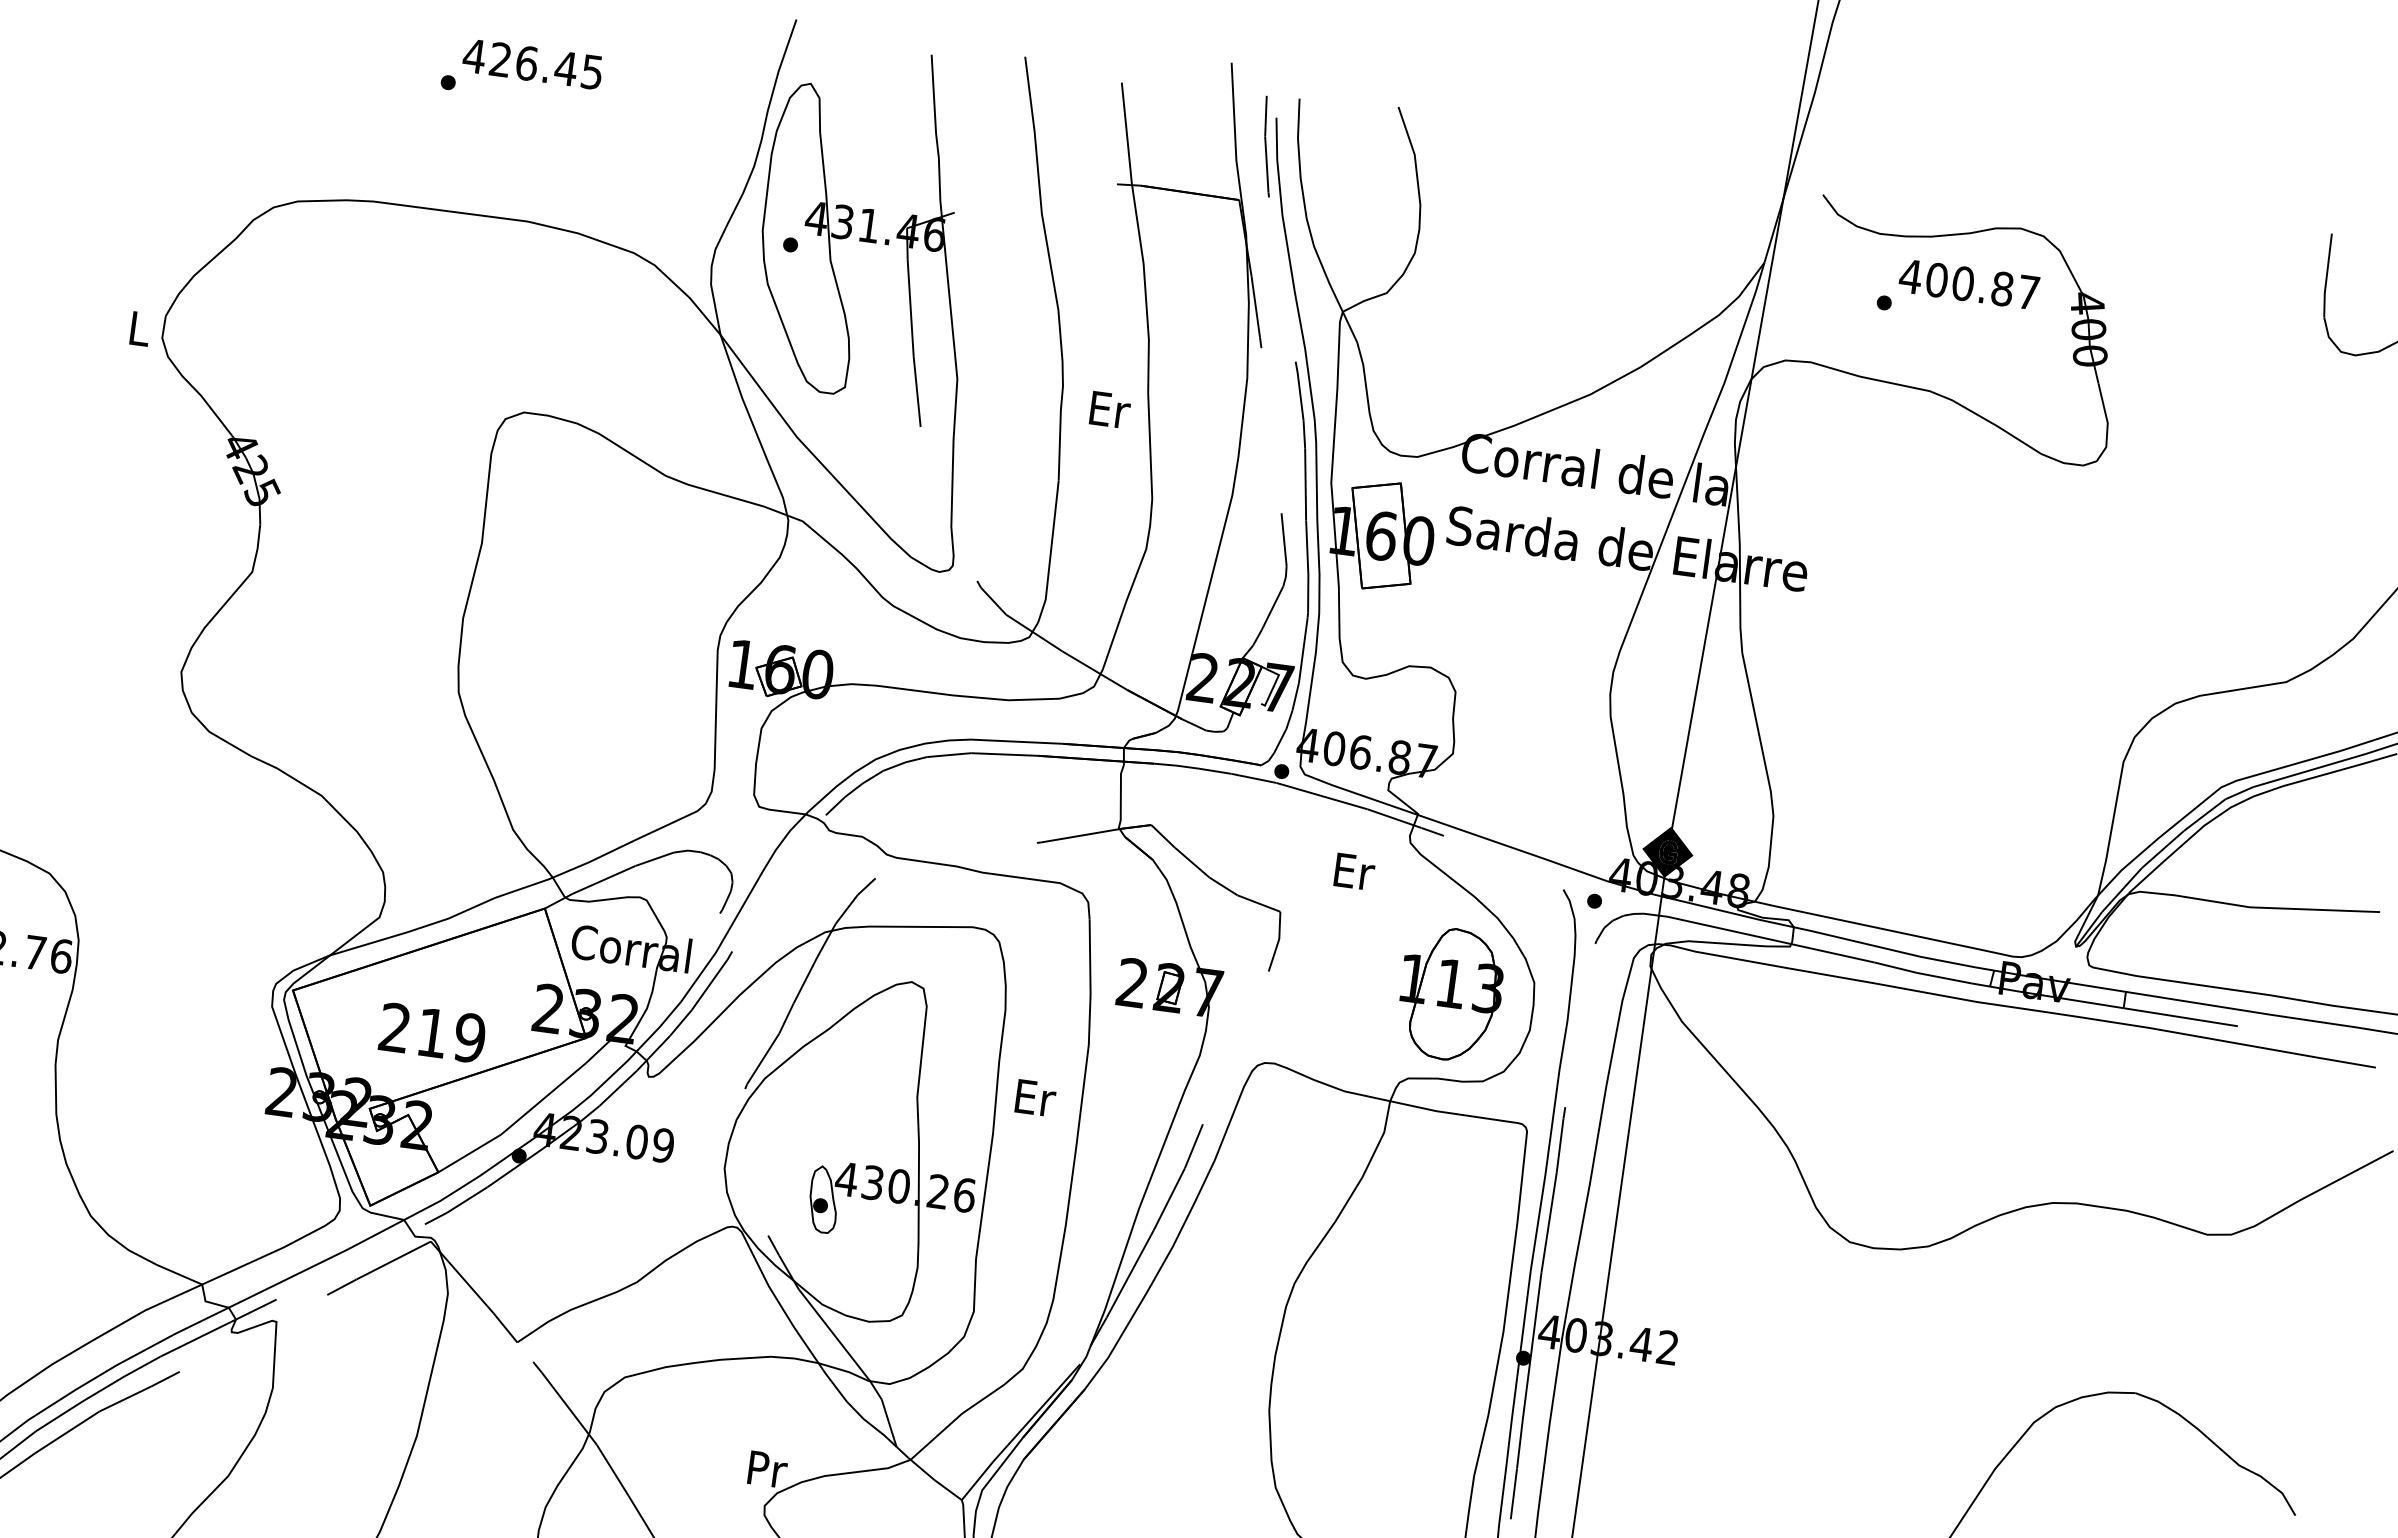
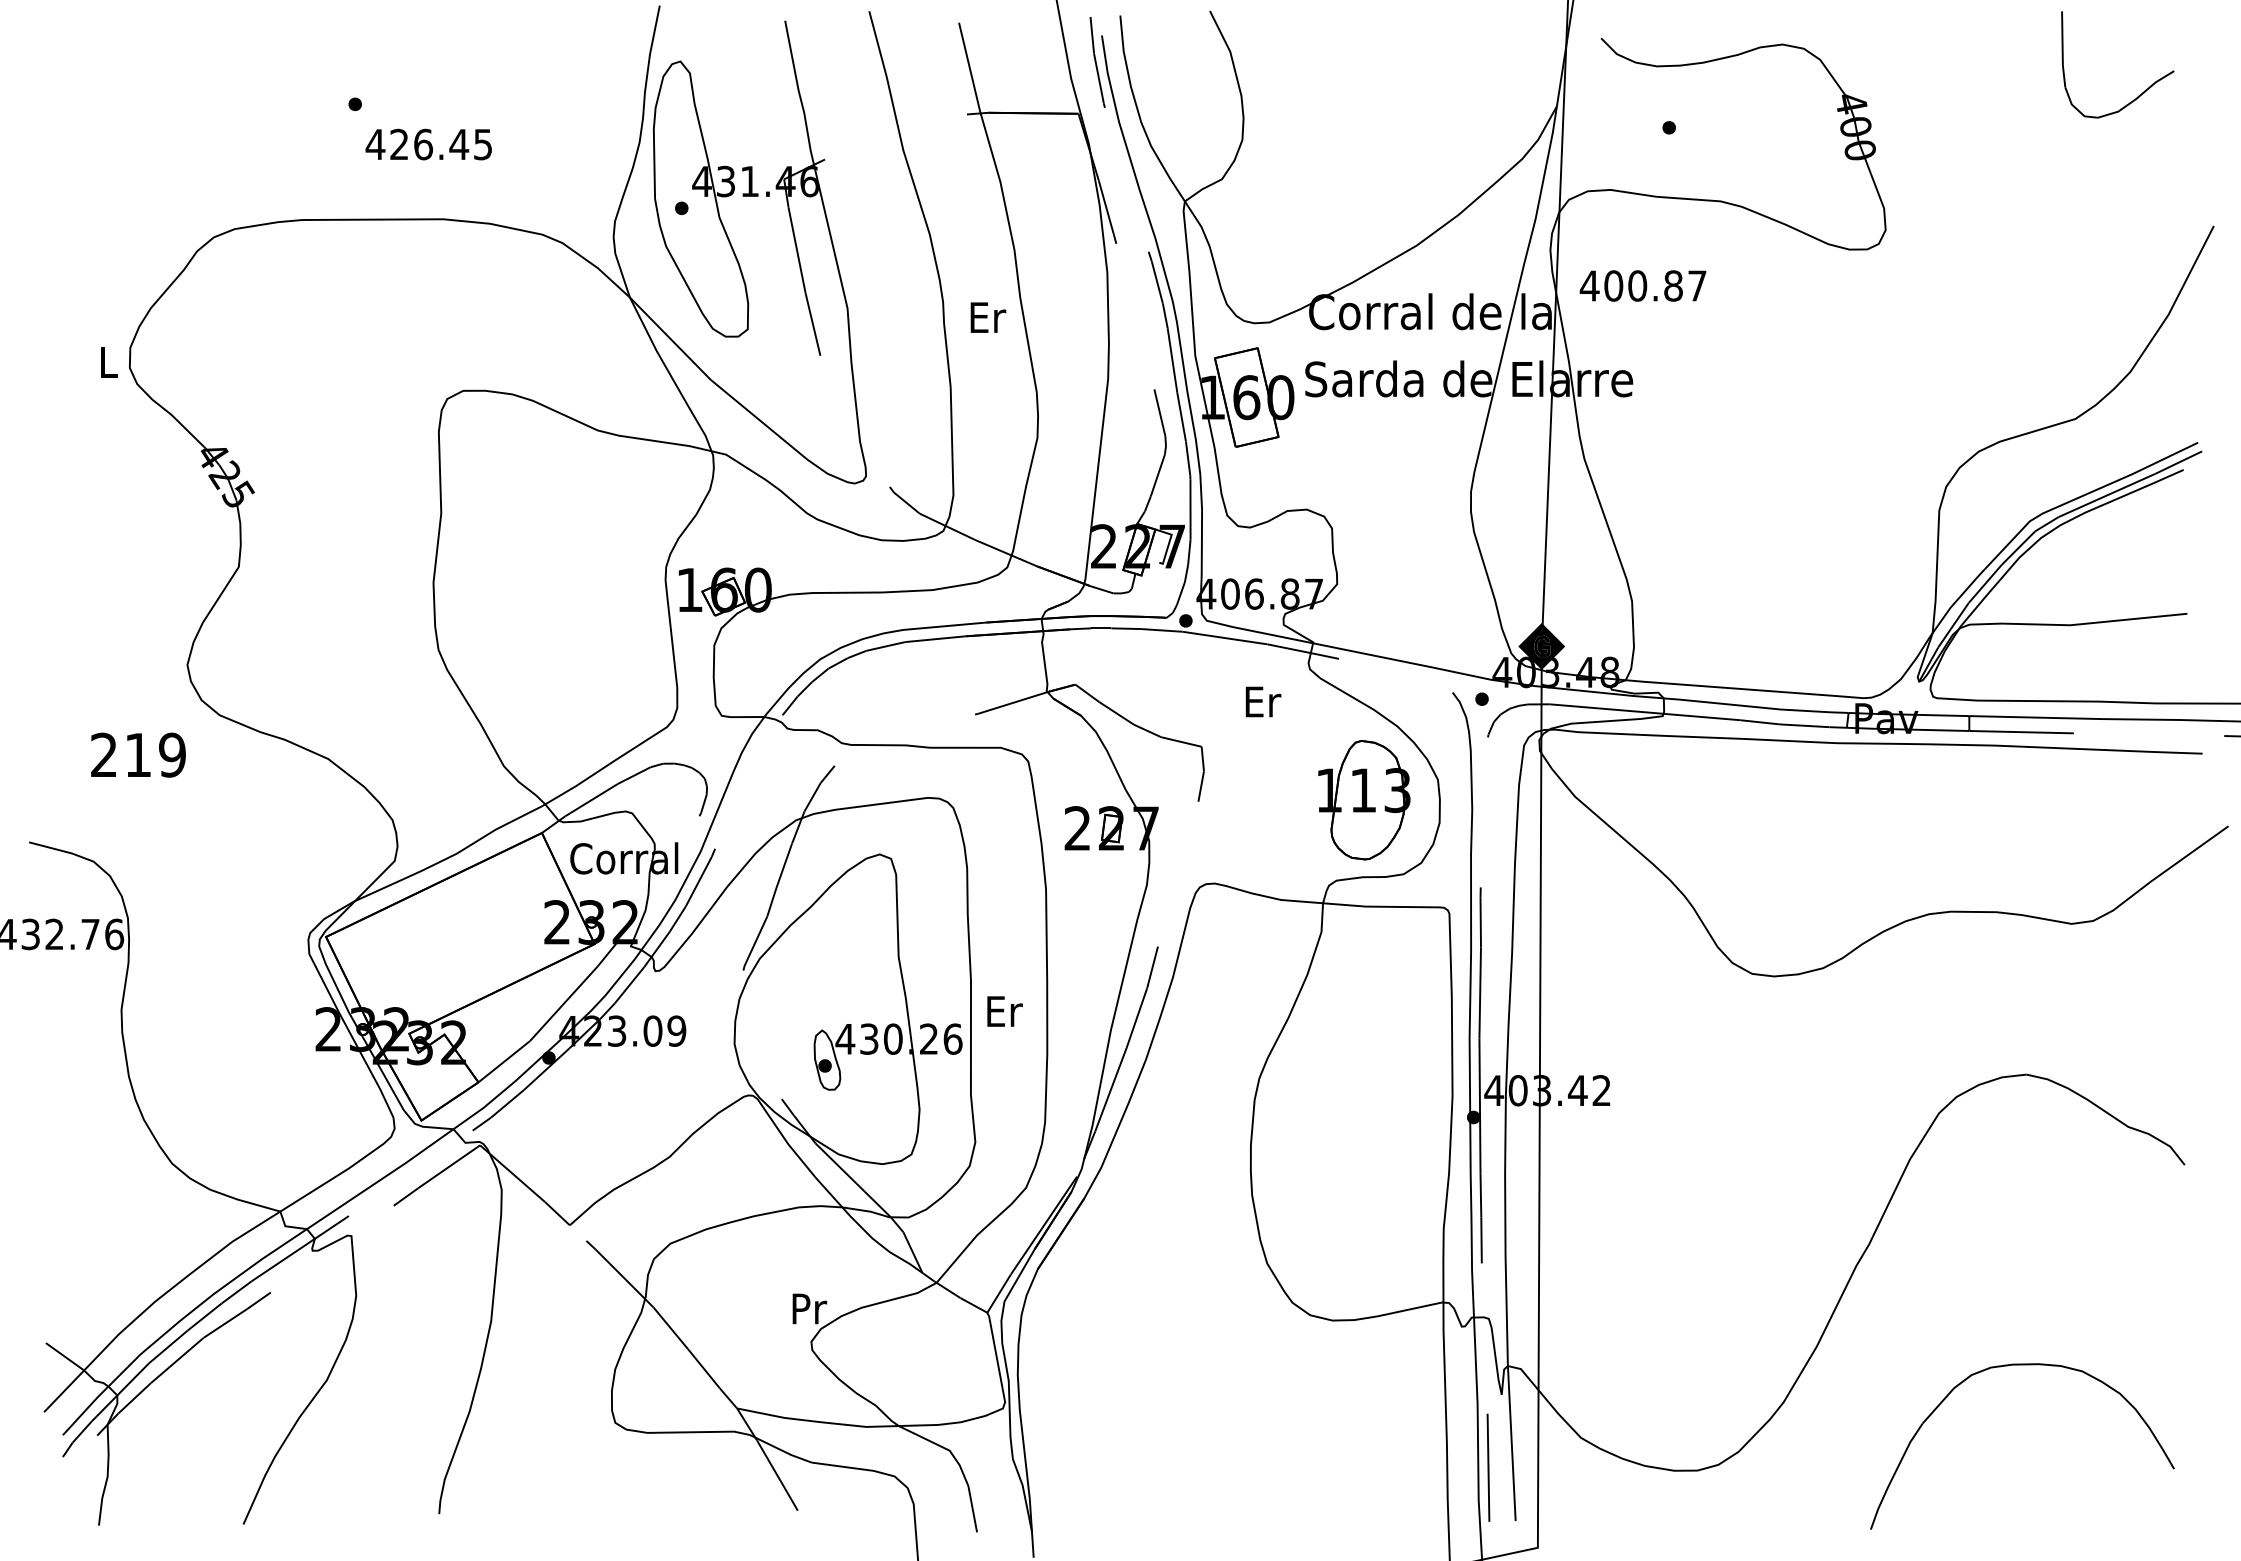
text: (532, 64) -> (428, 144), moved
text: (1968, 283) -> (1642, 285), moved
text: (432, 1032) -> (138, 754), moved
text: (1035, 1098) -> (1004, 1011), moved

